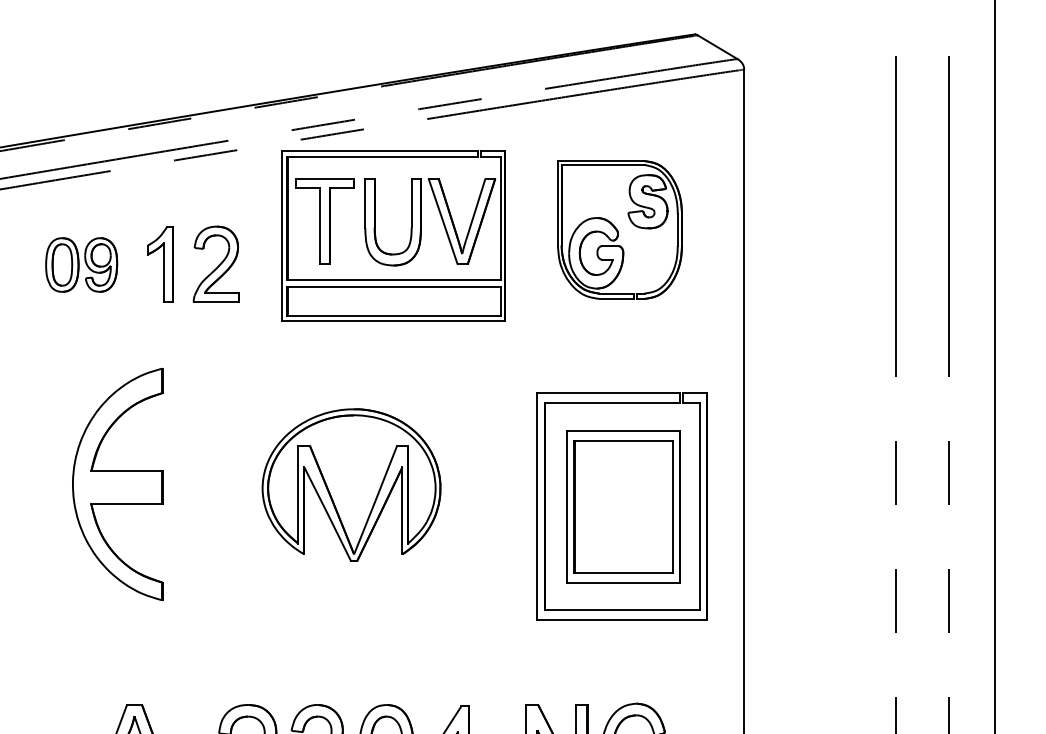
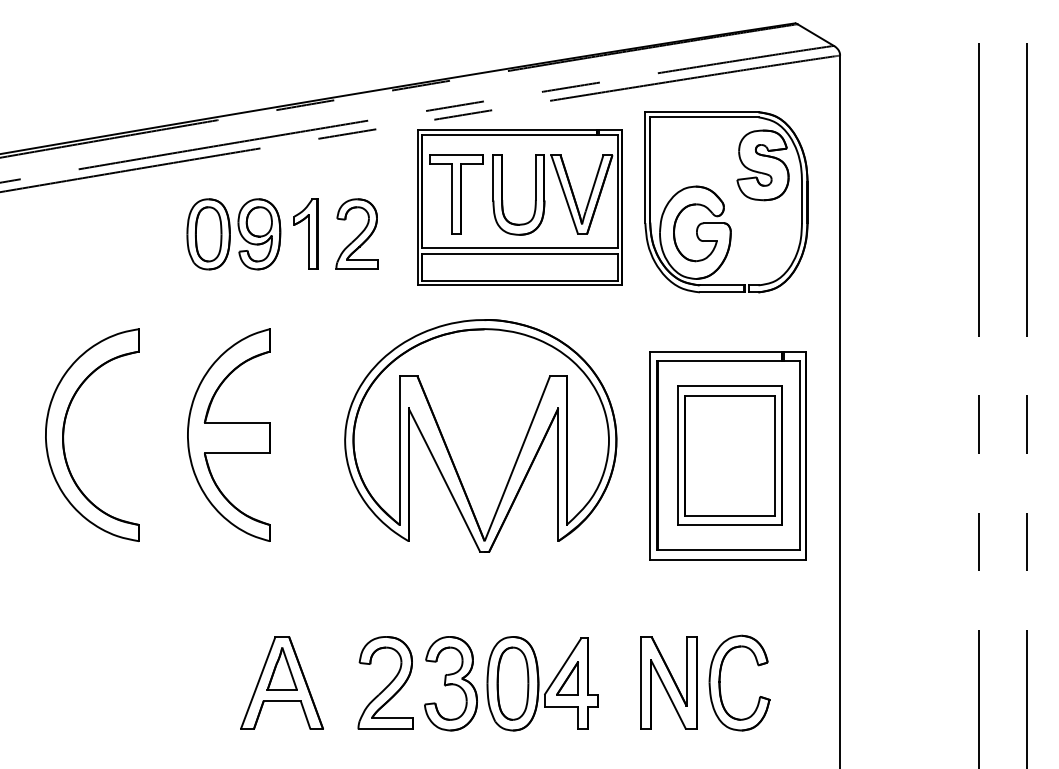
part: (620, 230) -> (726, 202), size x1.43
part: (81, 265) -> (233, 234), size x1.43
part: (117, 483) -> (228, 434), moved
part: (351, 484) -> (480, 435), size x1.67

